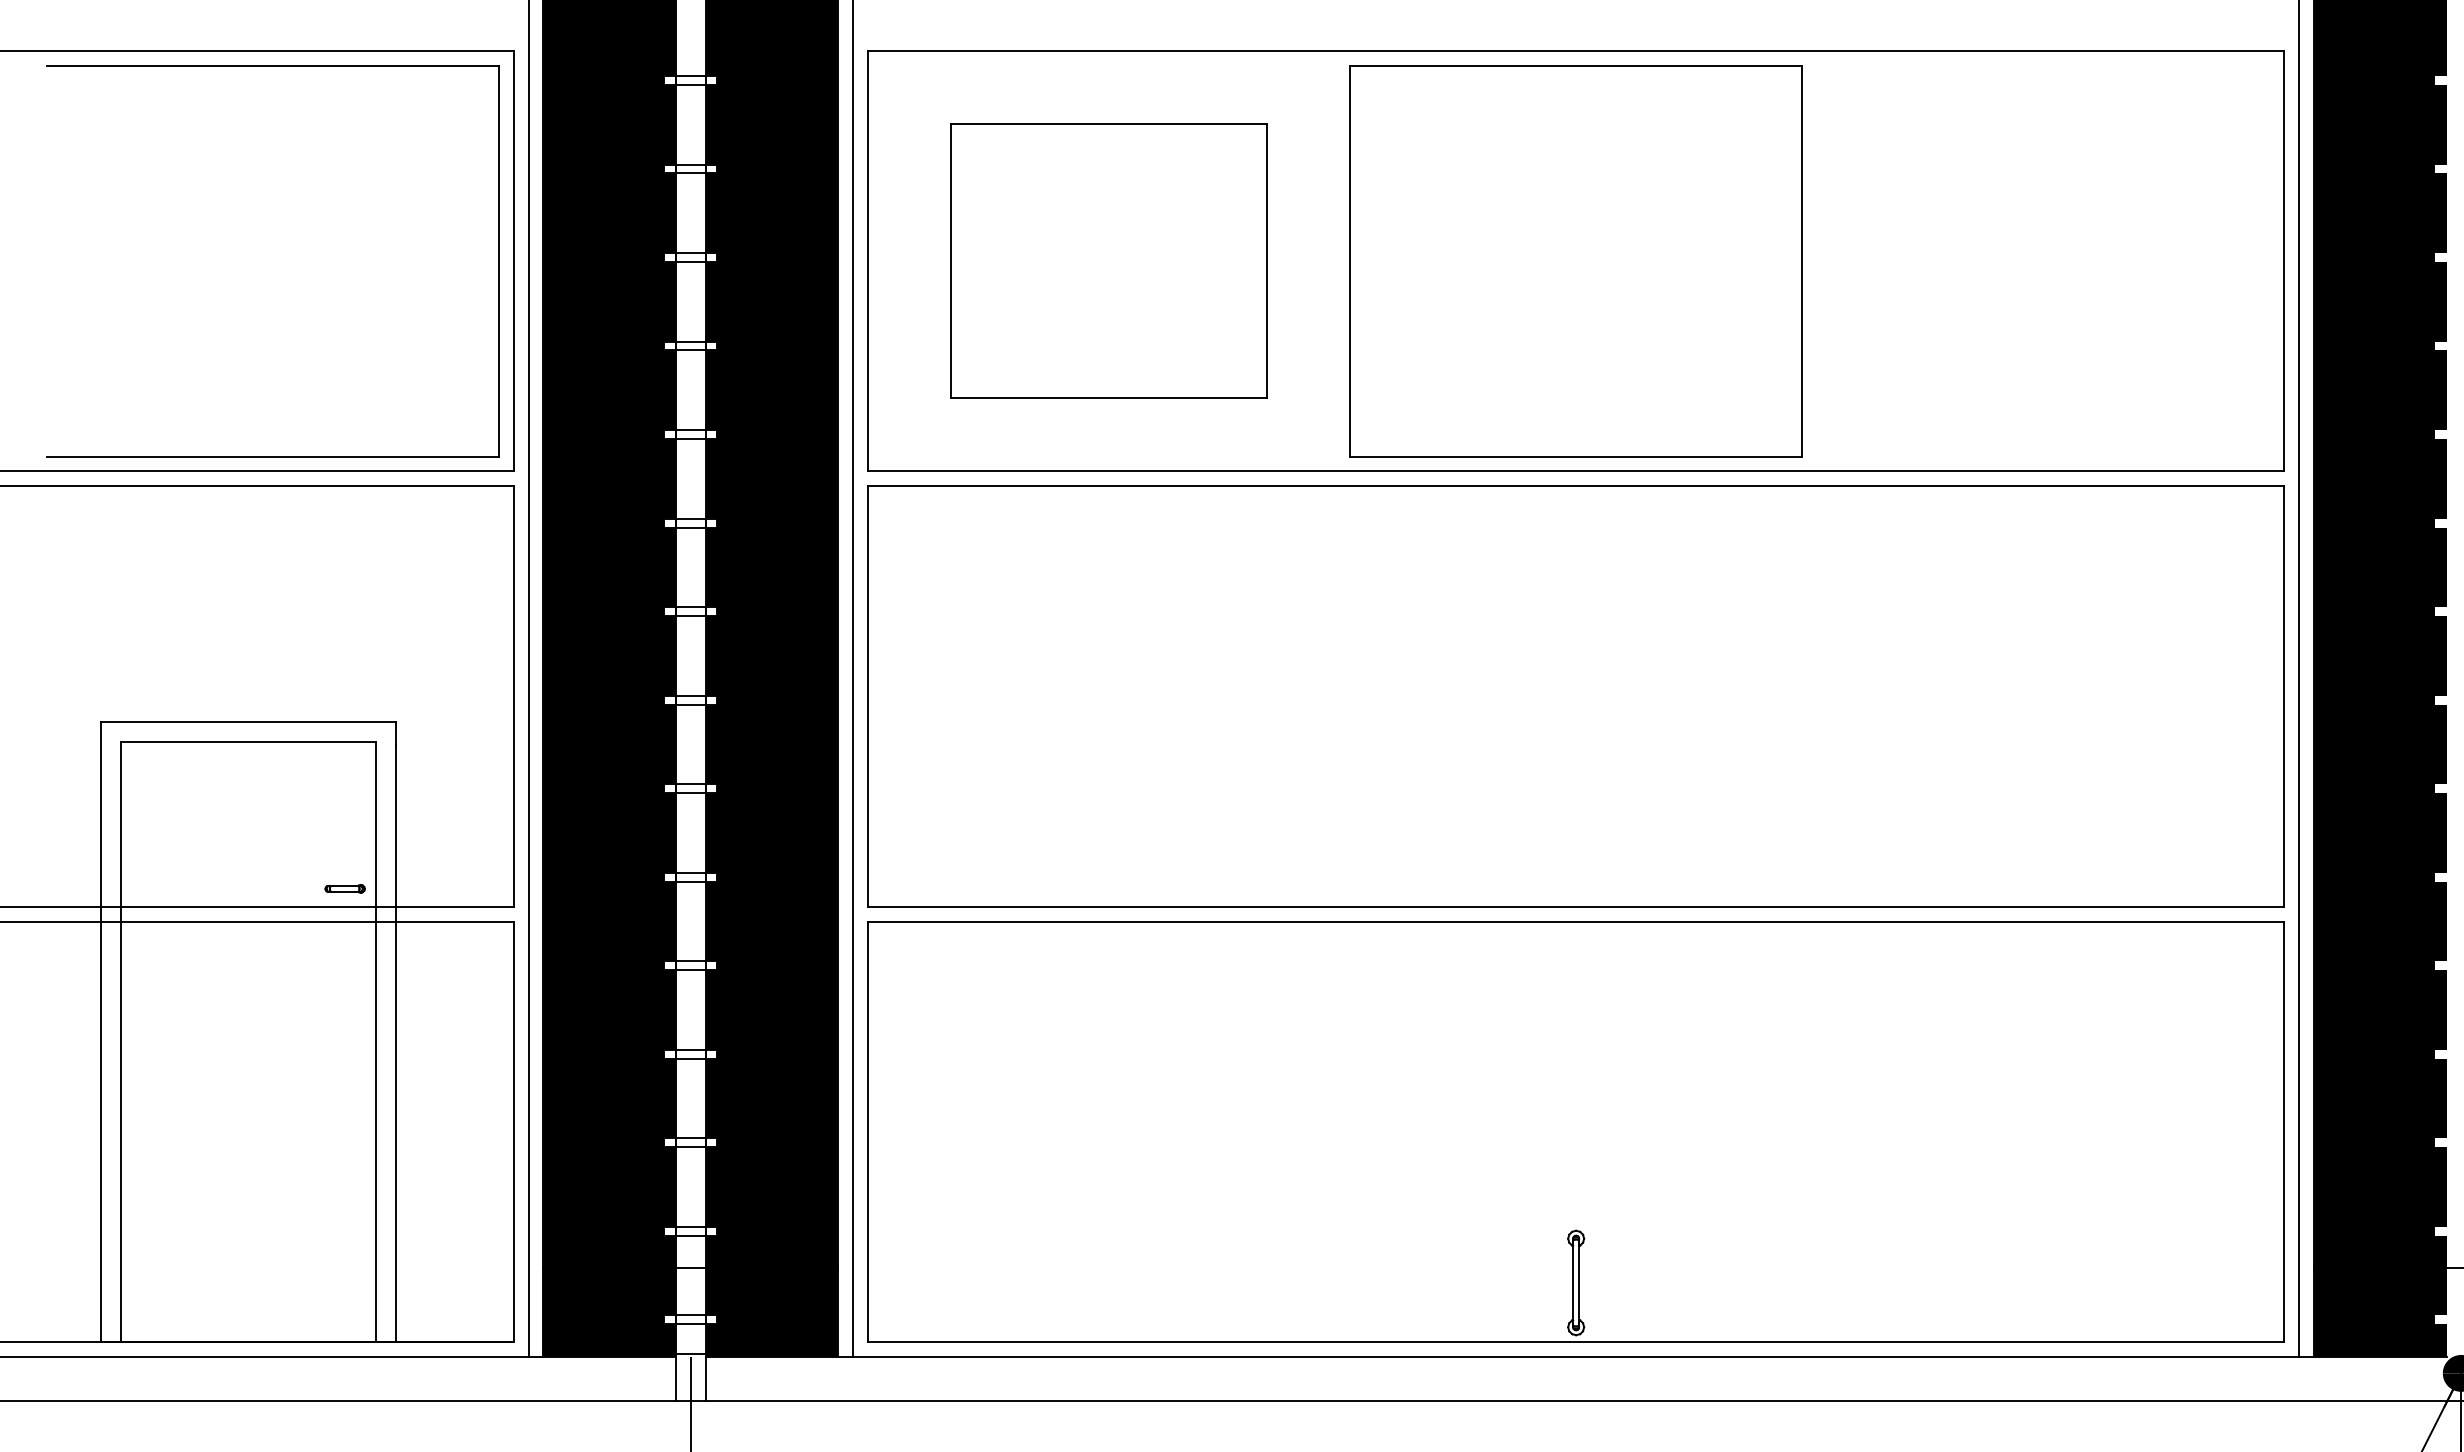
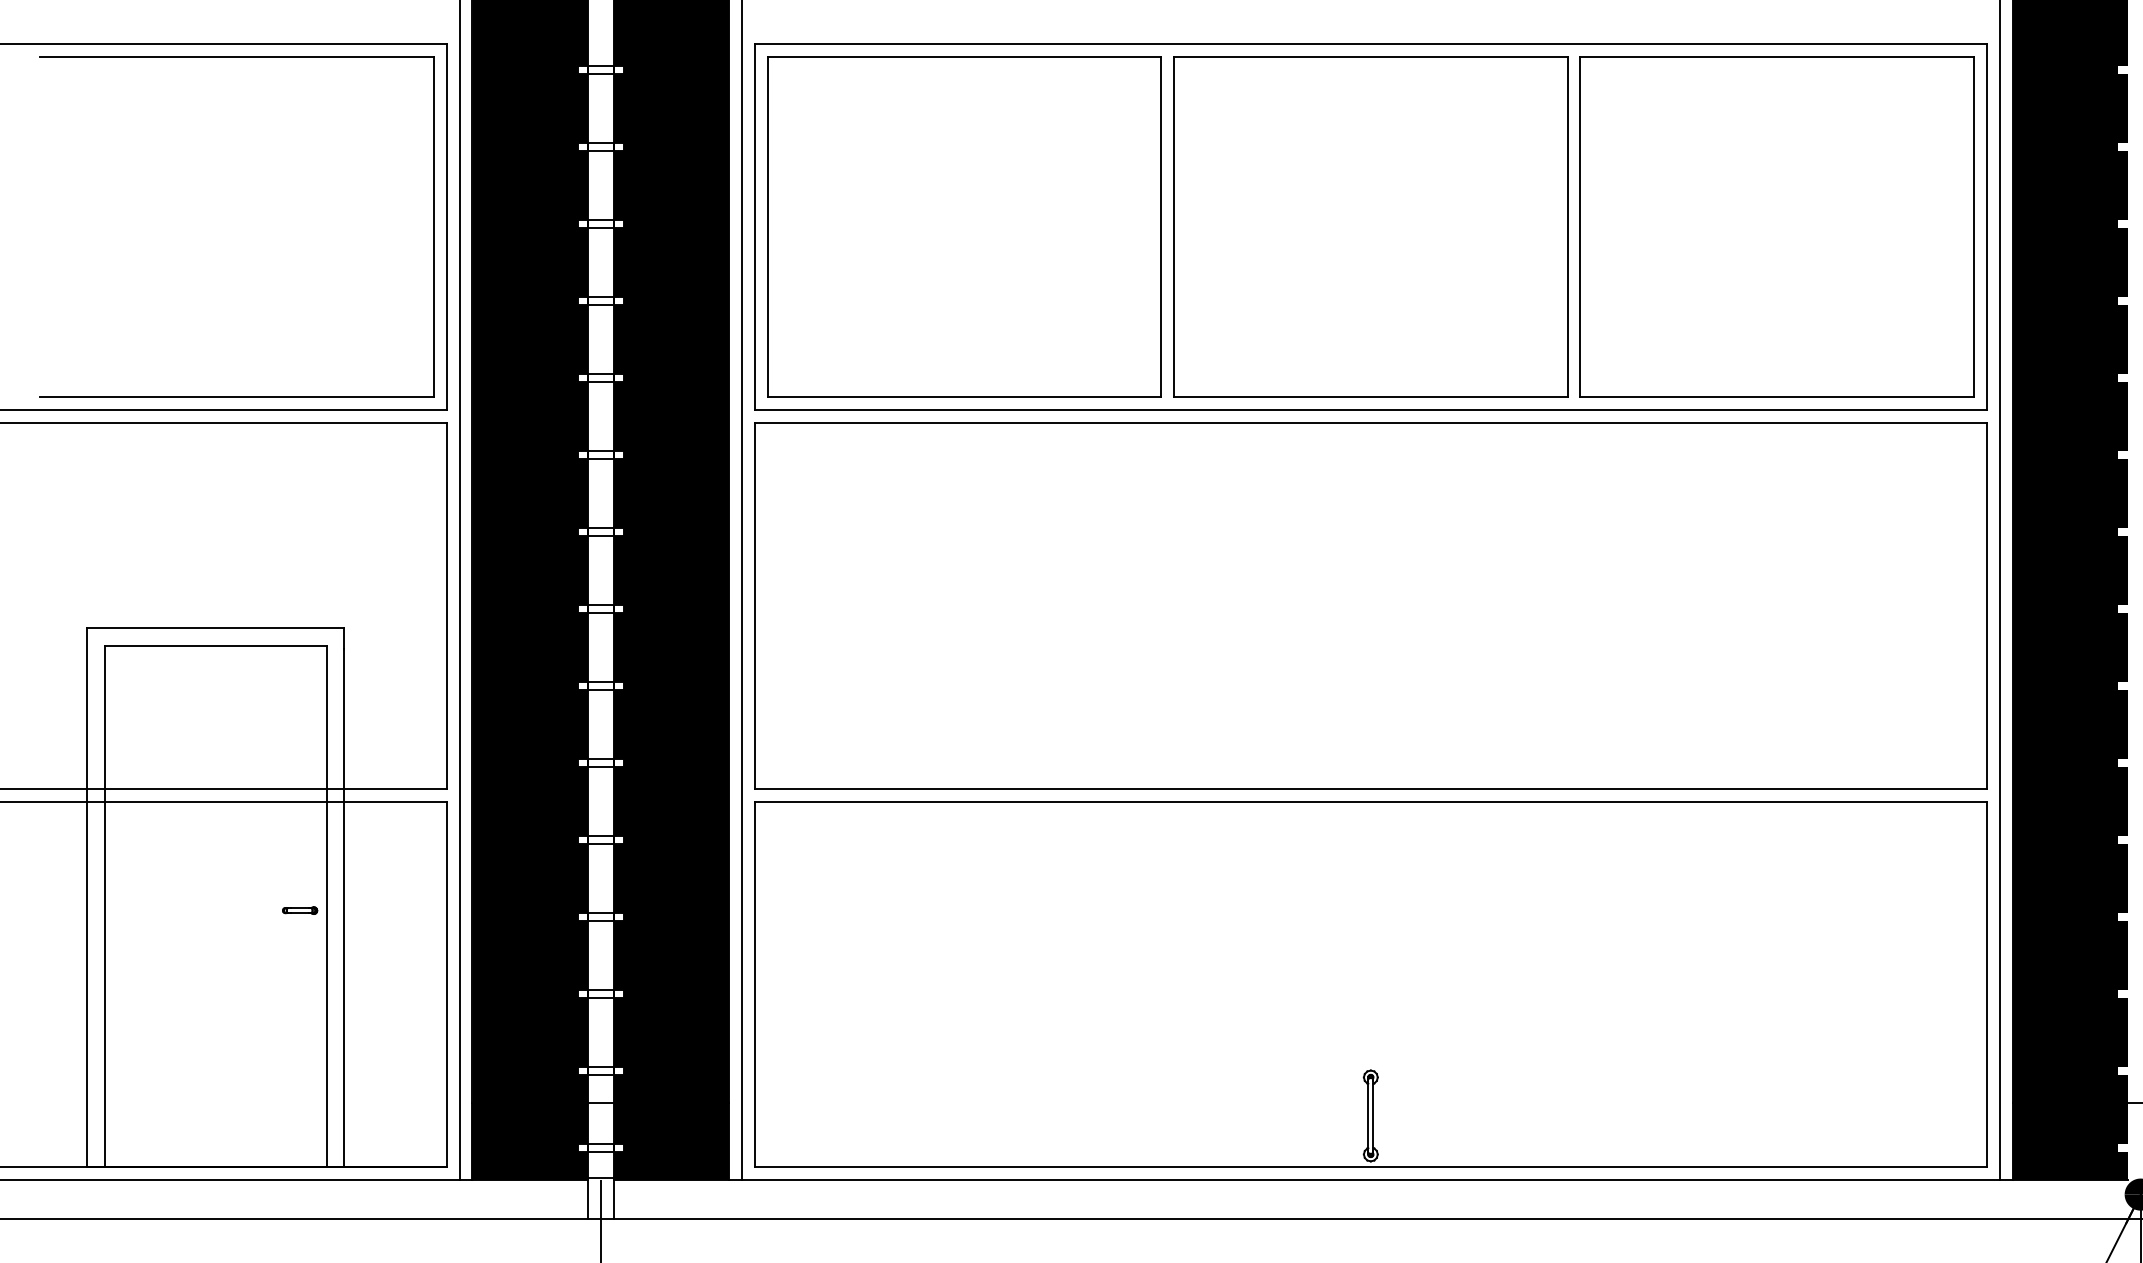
part: (1108, 261) -> (964, 227), size x1.43
part: (2043, 261) -> (1777, 227), added
part: (344, 888) -> (299, 910), moved

